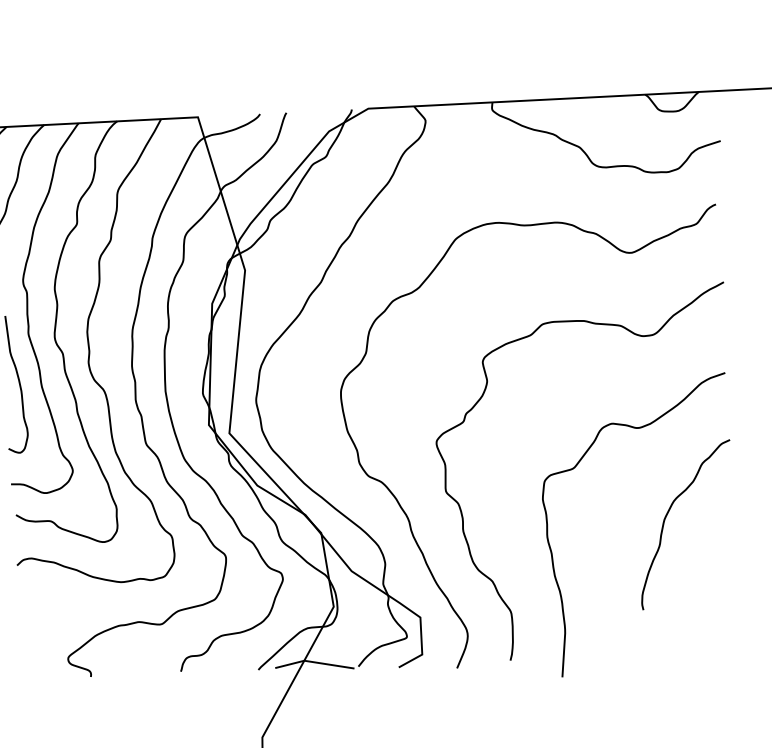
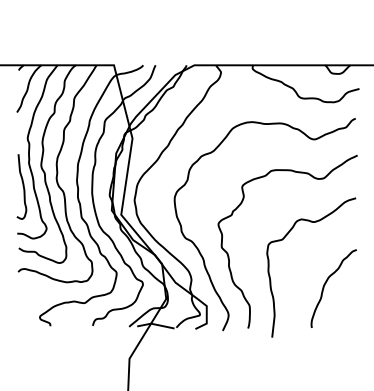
curve: (667, 518) -> (325, 285), moved

